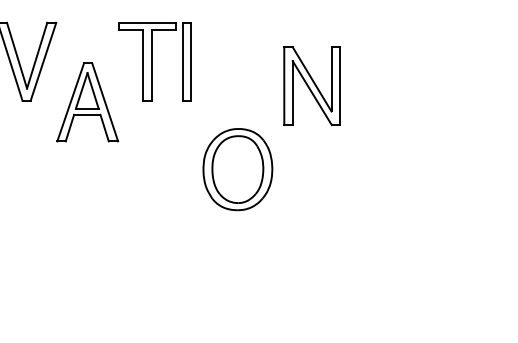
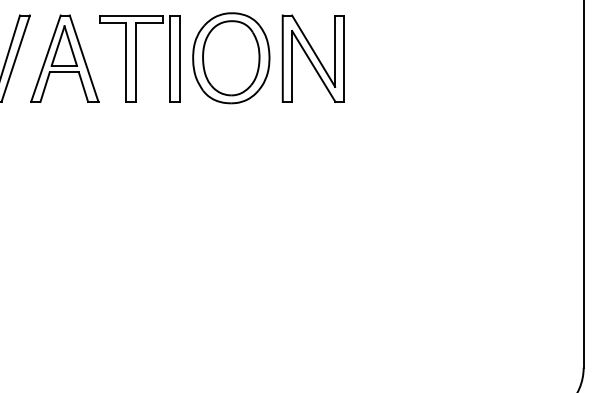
part: (311, 85) -> (312, 58), moved
part: (87, 102) -> (64, 58), moved
part: (238, 169) -> (231, 58), moved

